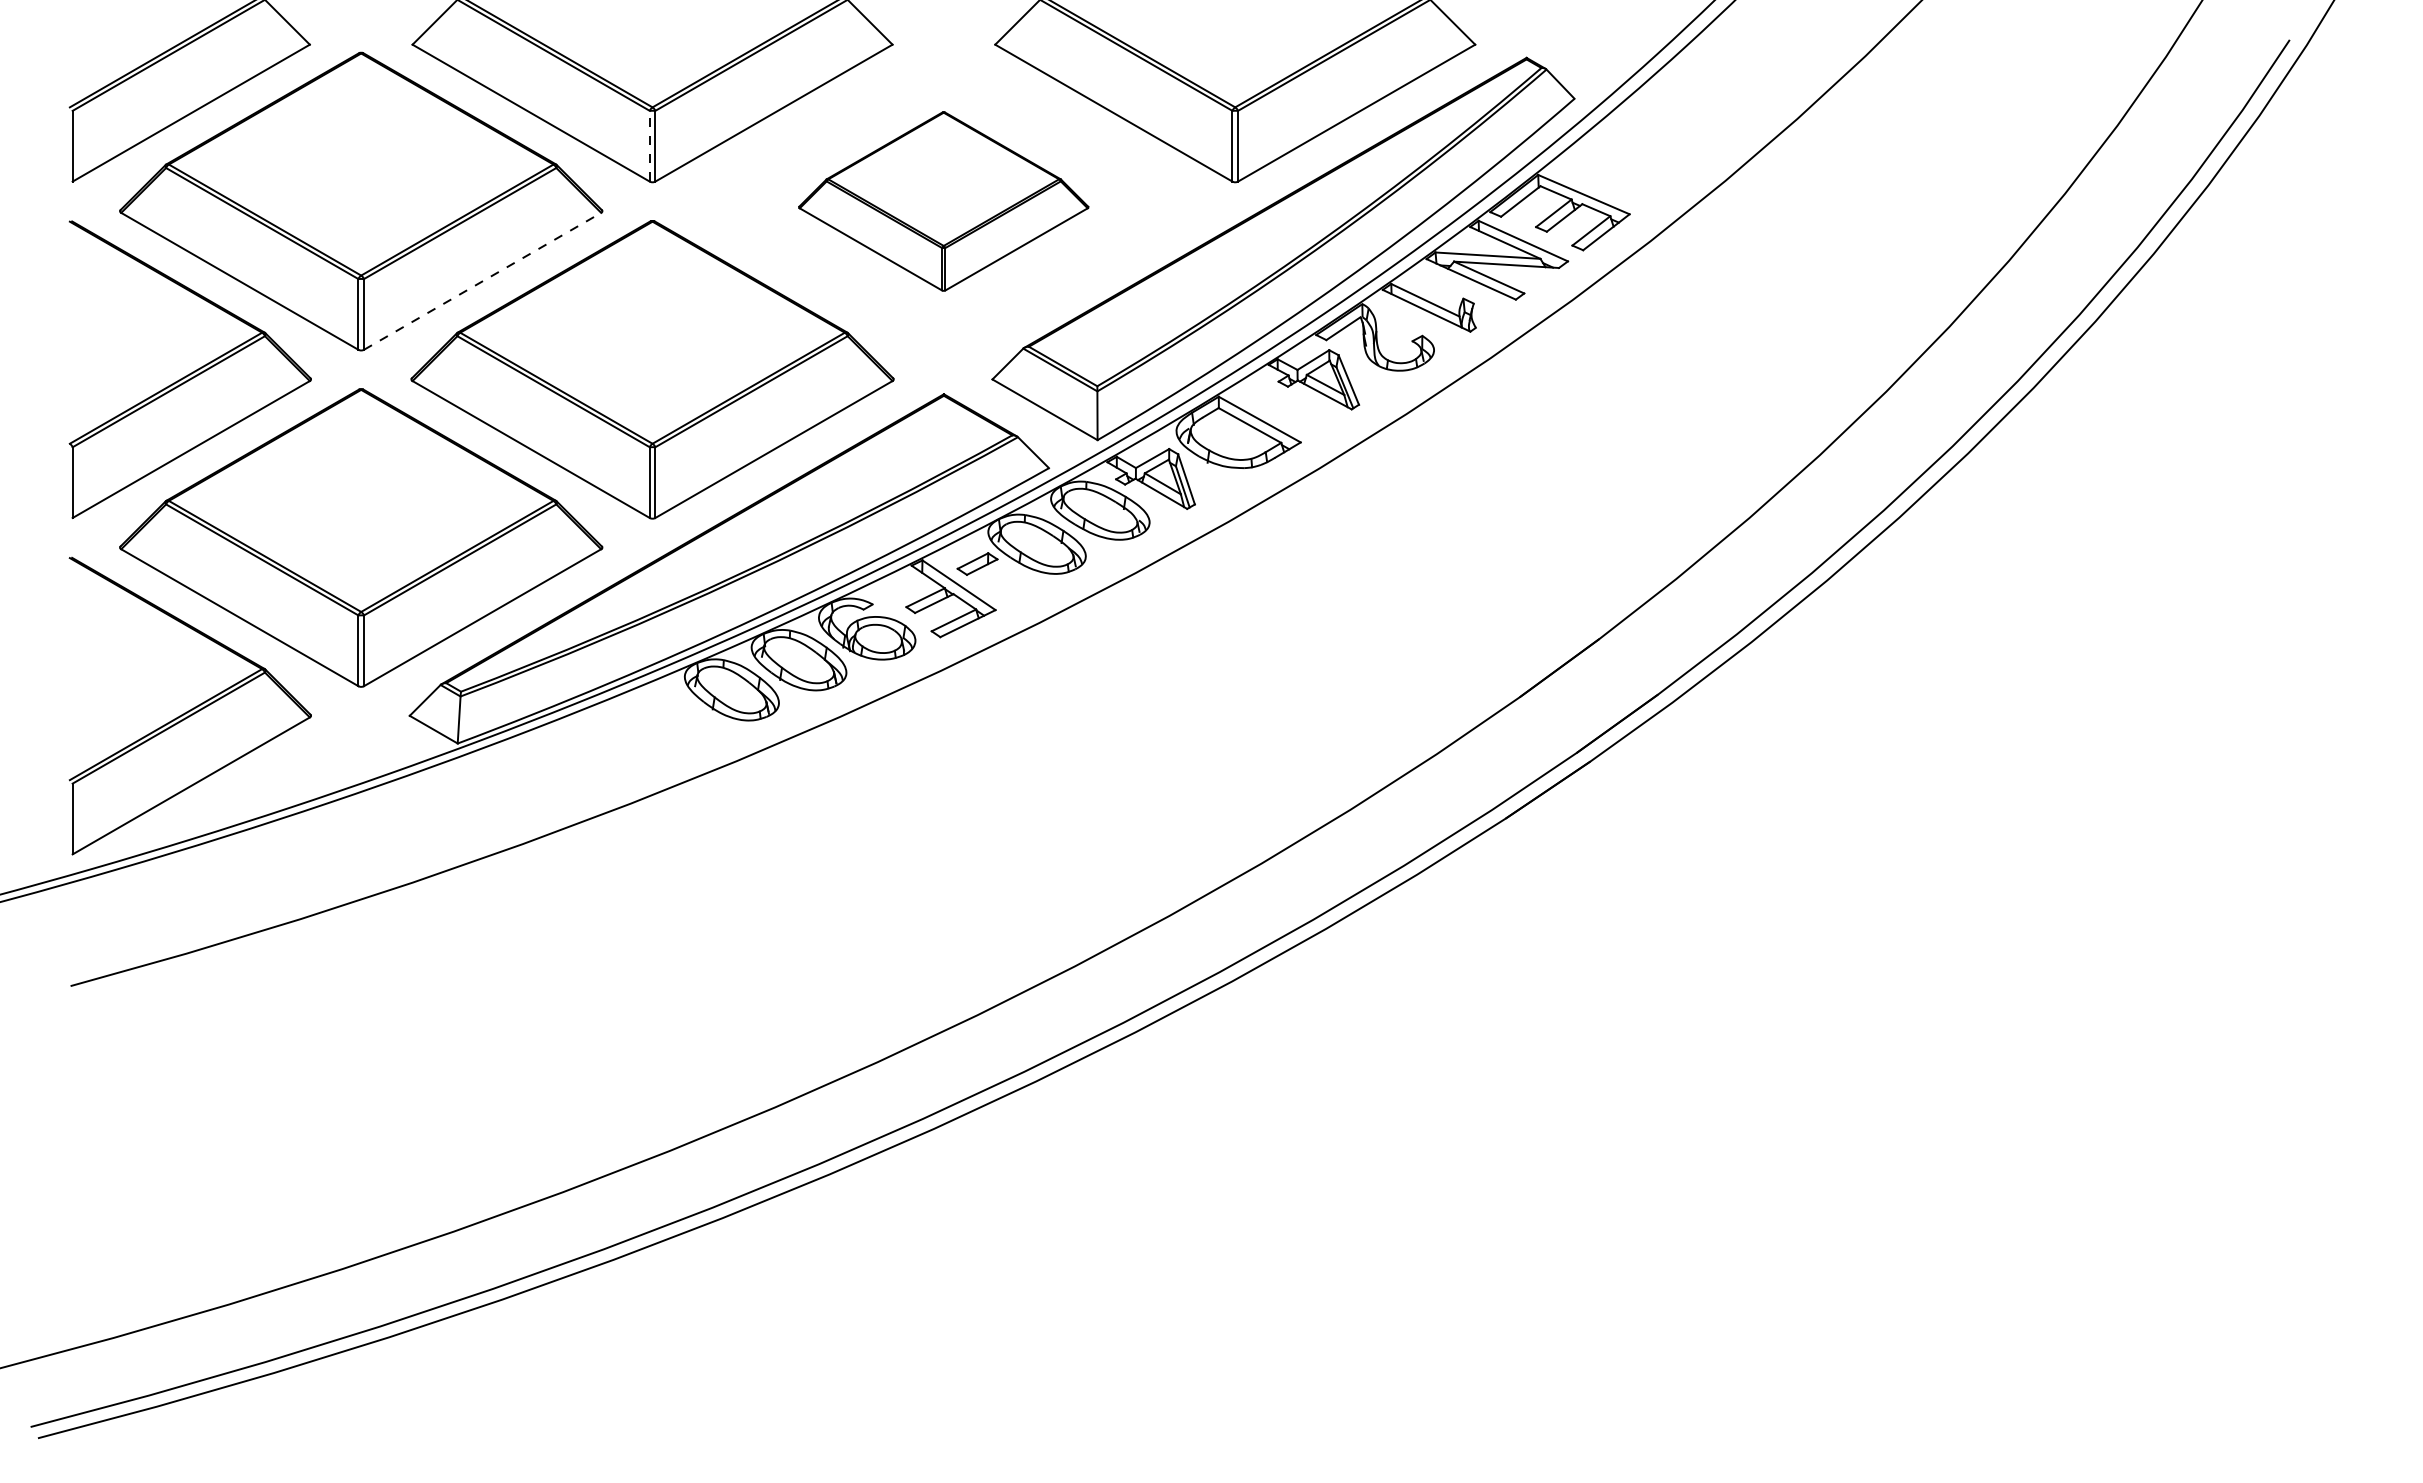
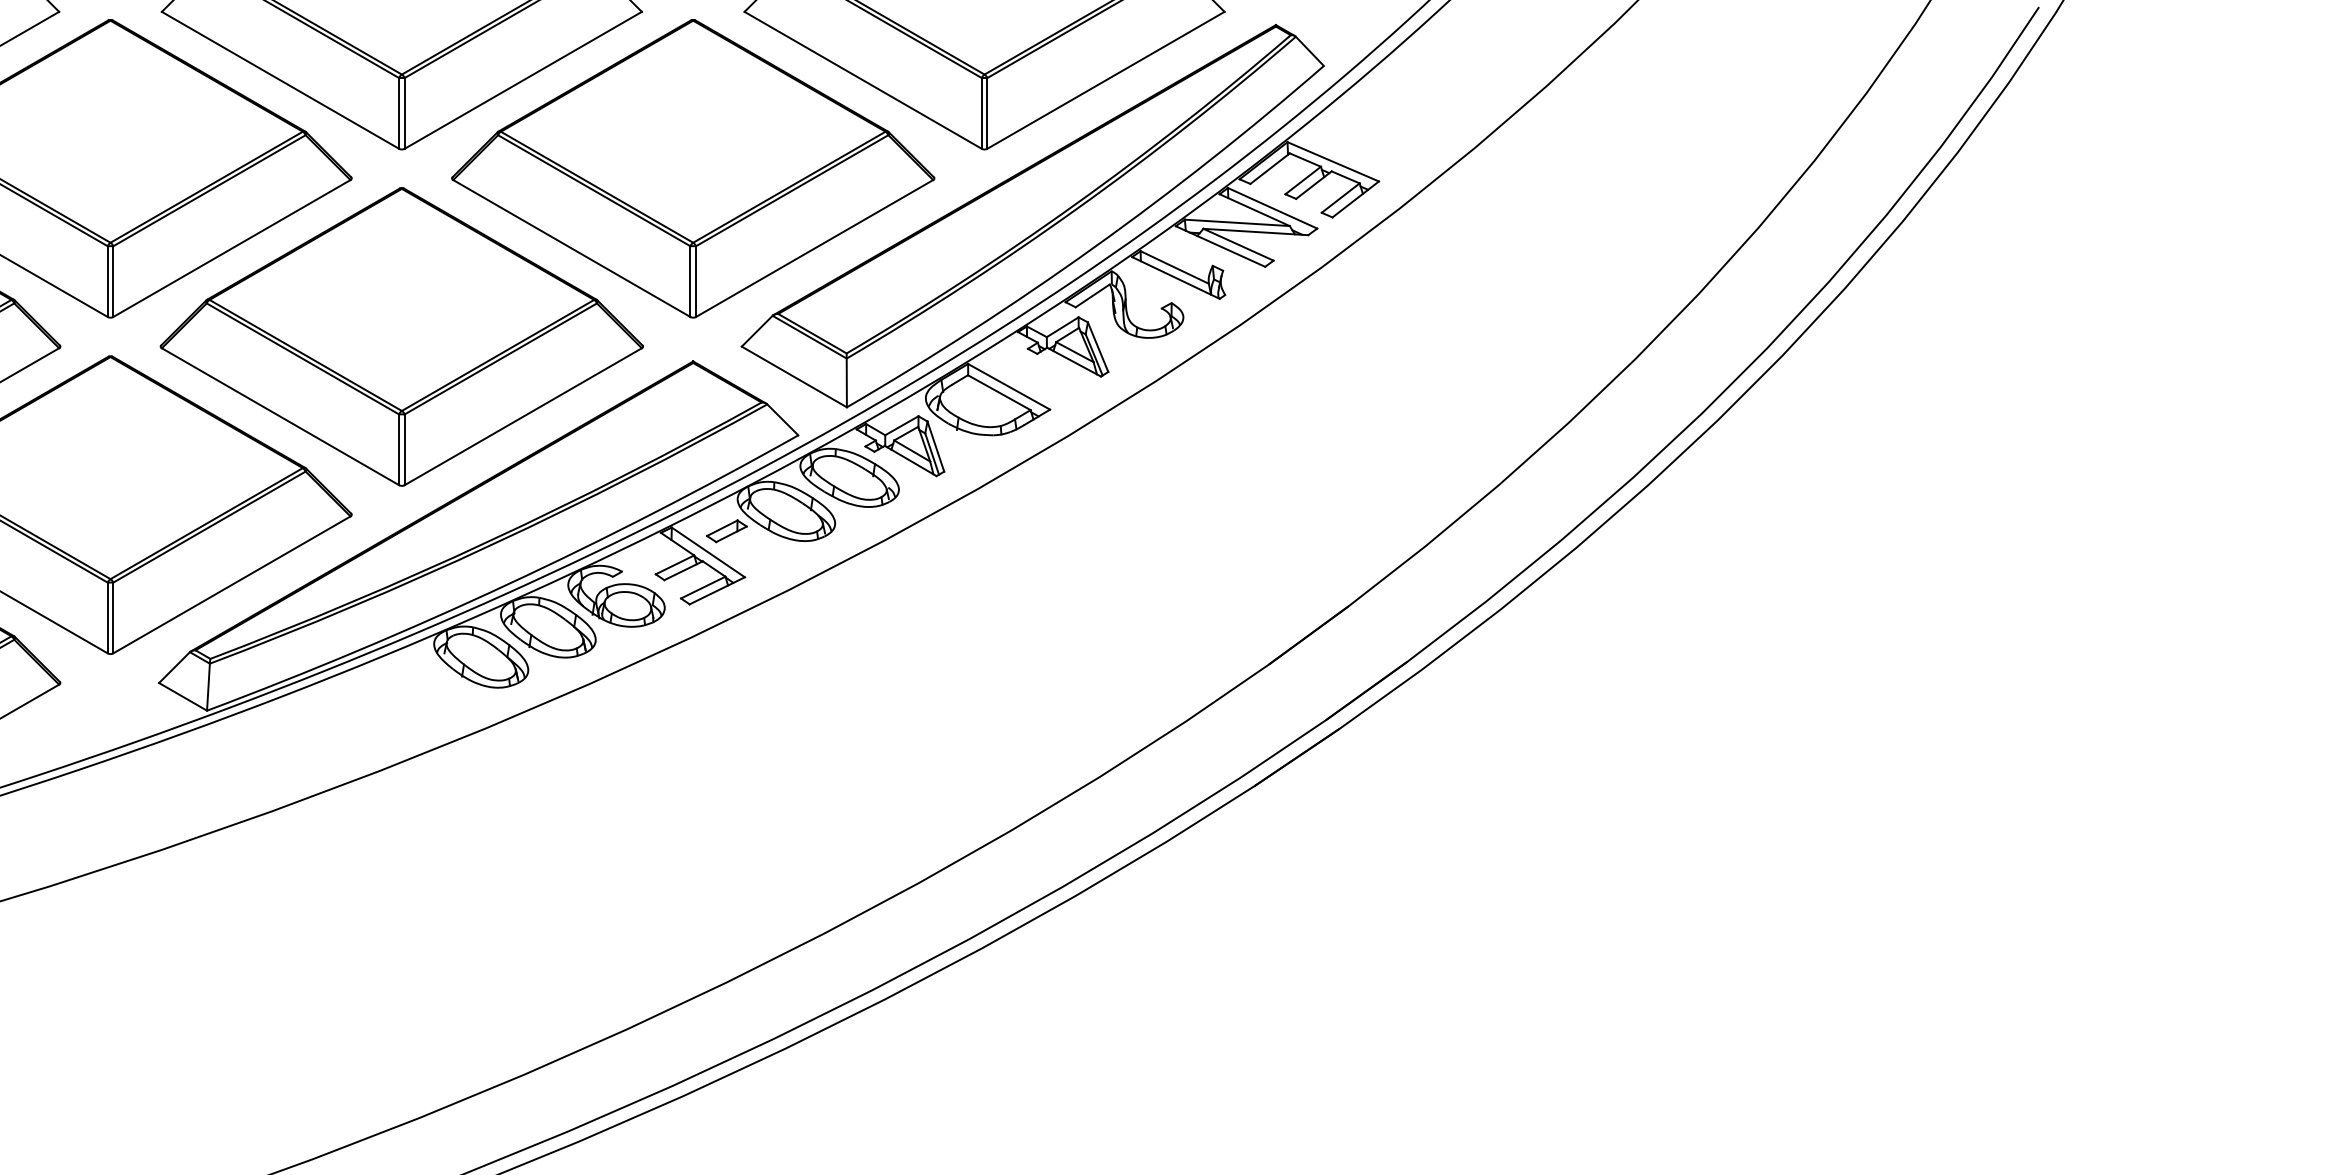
line: (649, 145) -> (398, 112), dashed -> solid
part: (943, 201) -> (692, 168), size x1.67
line: (482, 281) -> (231, 248), dashed -> solid

